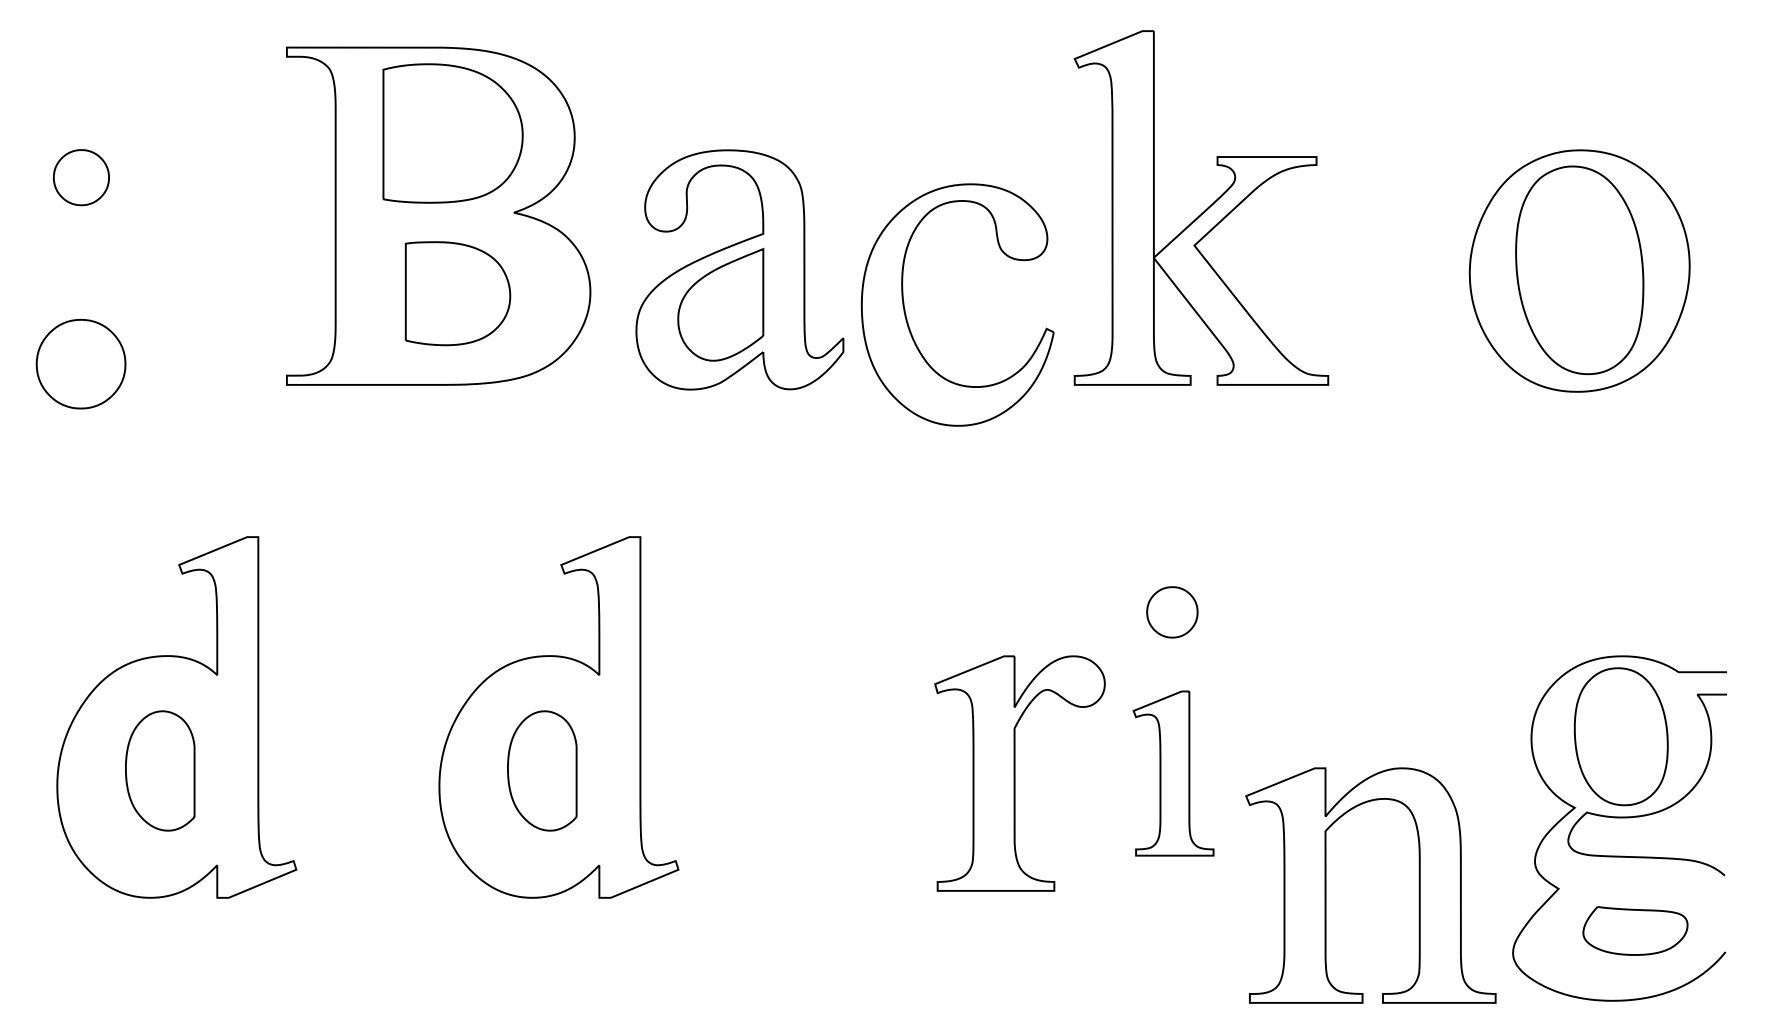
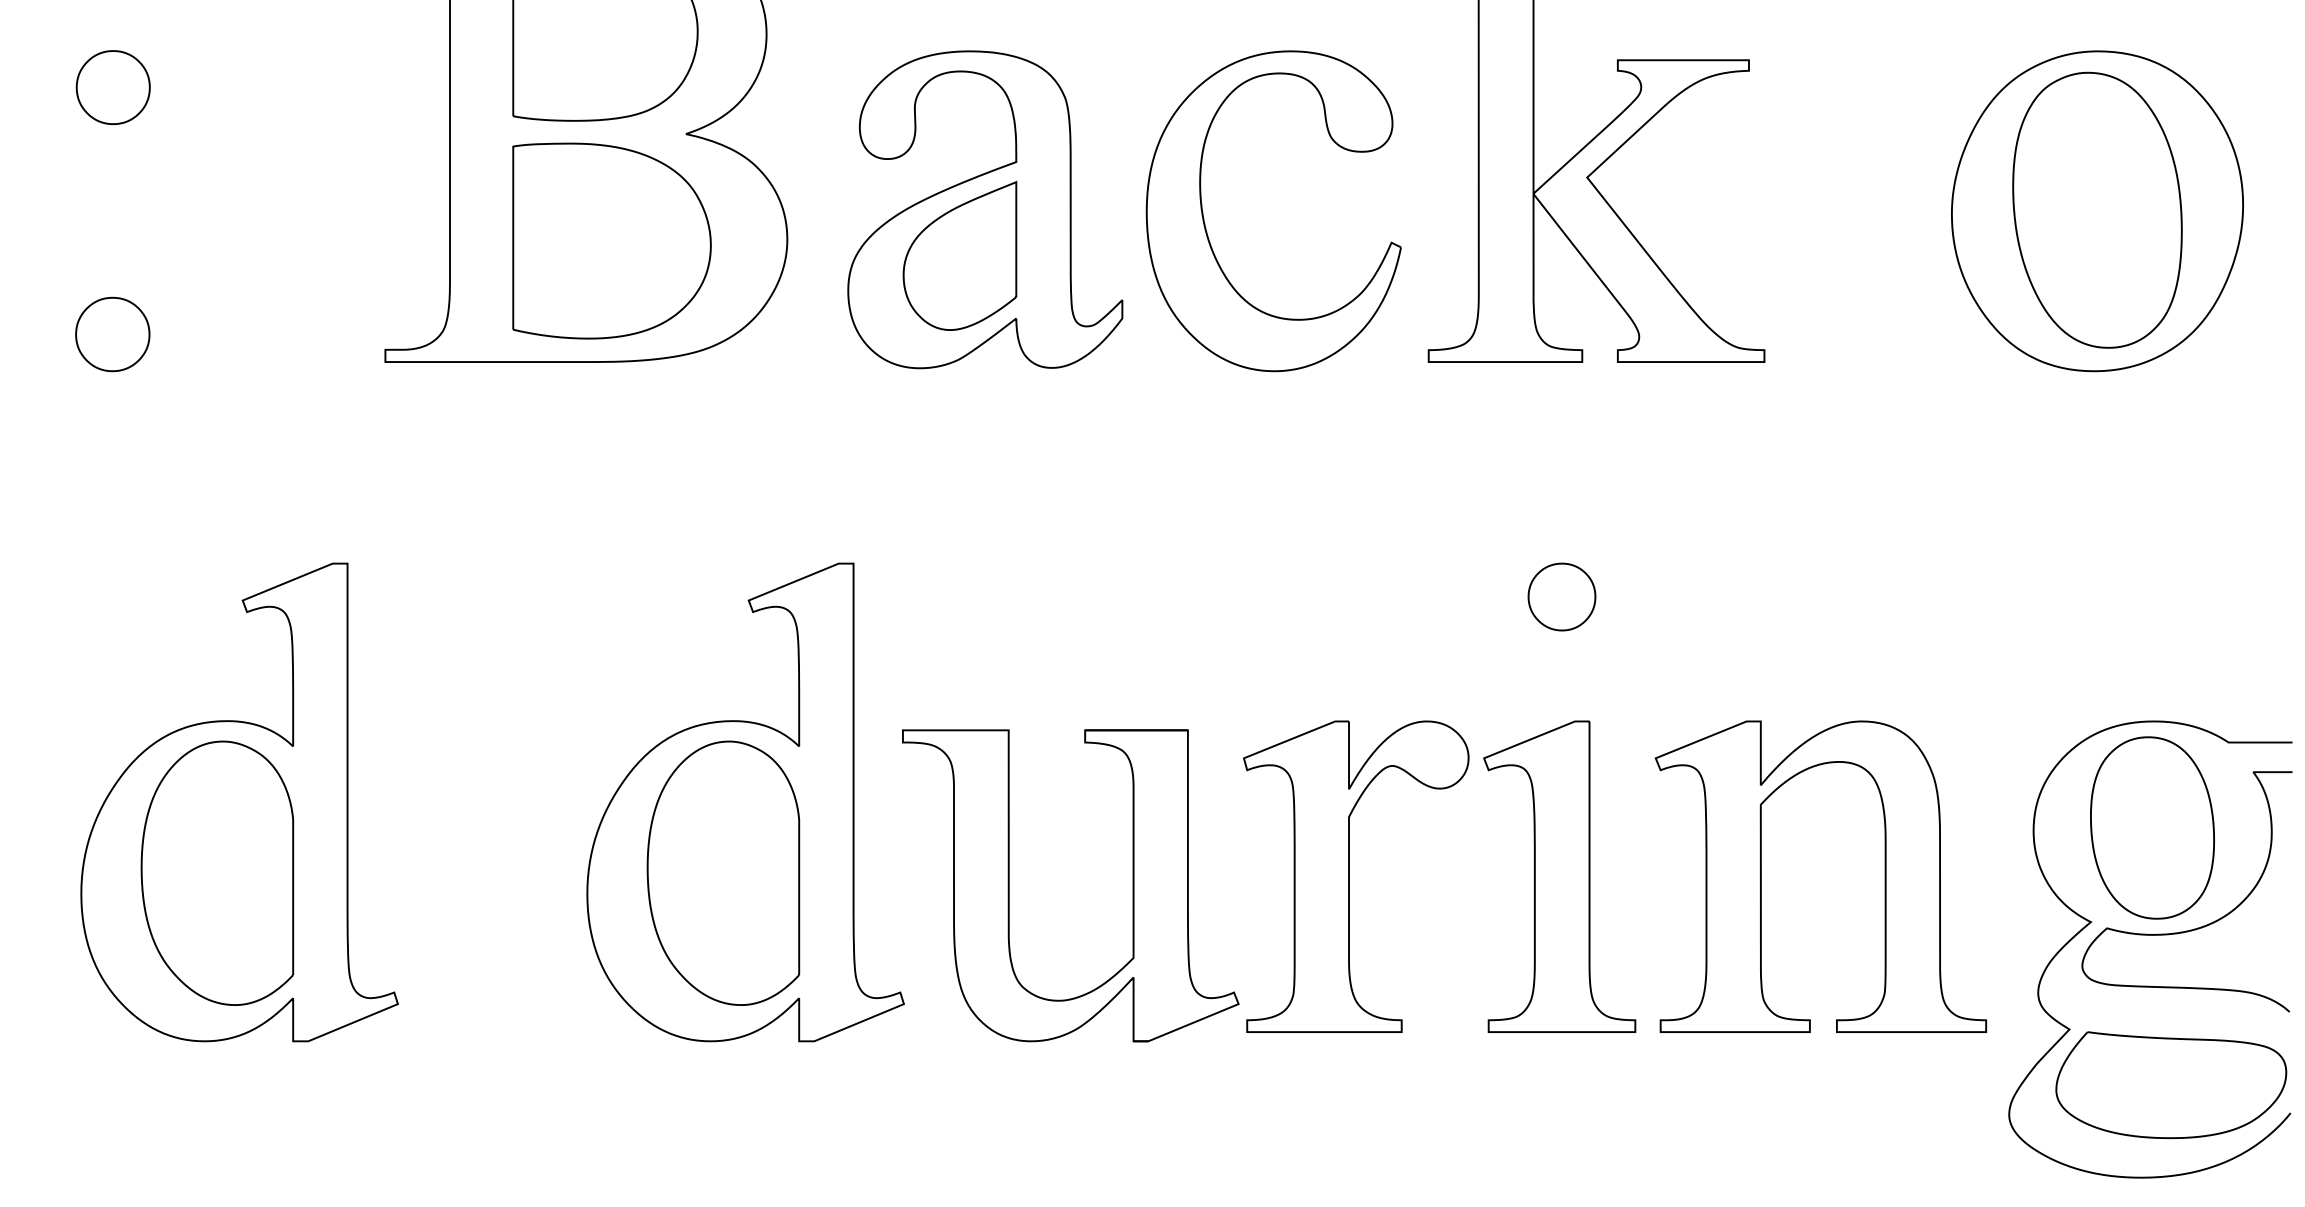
part: (457, 293) -> (611, 240), size x1.43
part: (907, 318) -> (1207, 229), moved
part: (80, 363) -> (112, 333), size x0.62
part: (1172, 612) -> (1562, 597), moved
part: (160, 770) -> (217, 872), size x1.67
part: (542, 770) -> (723, 872), size x1.67
part: (1173, 773) -> (1559, 876), size x1.43
part: (758, 780) -> (1009, 885), added
part: (1326, 885) -> (1762, 876), moved
part: (1635, 930) -> (2171, 1084), size x1.67

